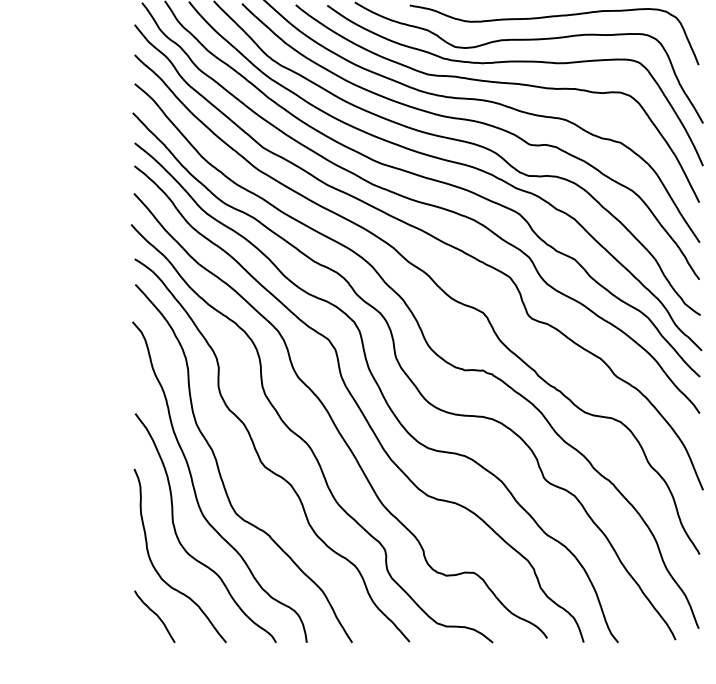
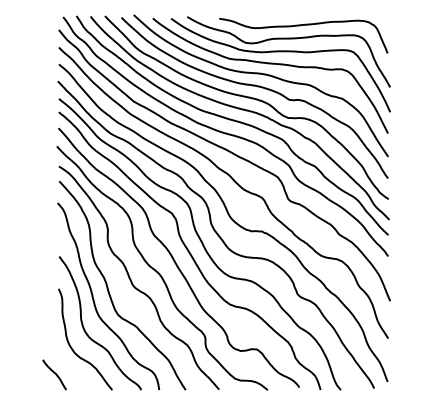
curve: (154, 614) -> (54, 373), moved

